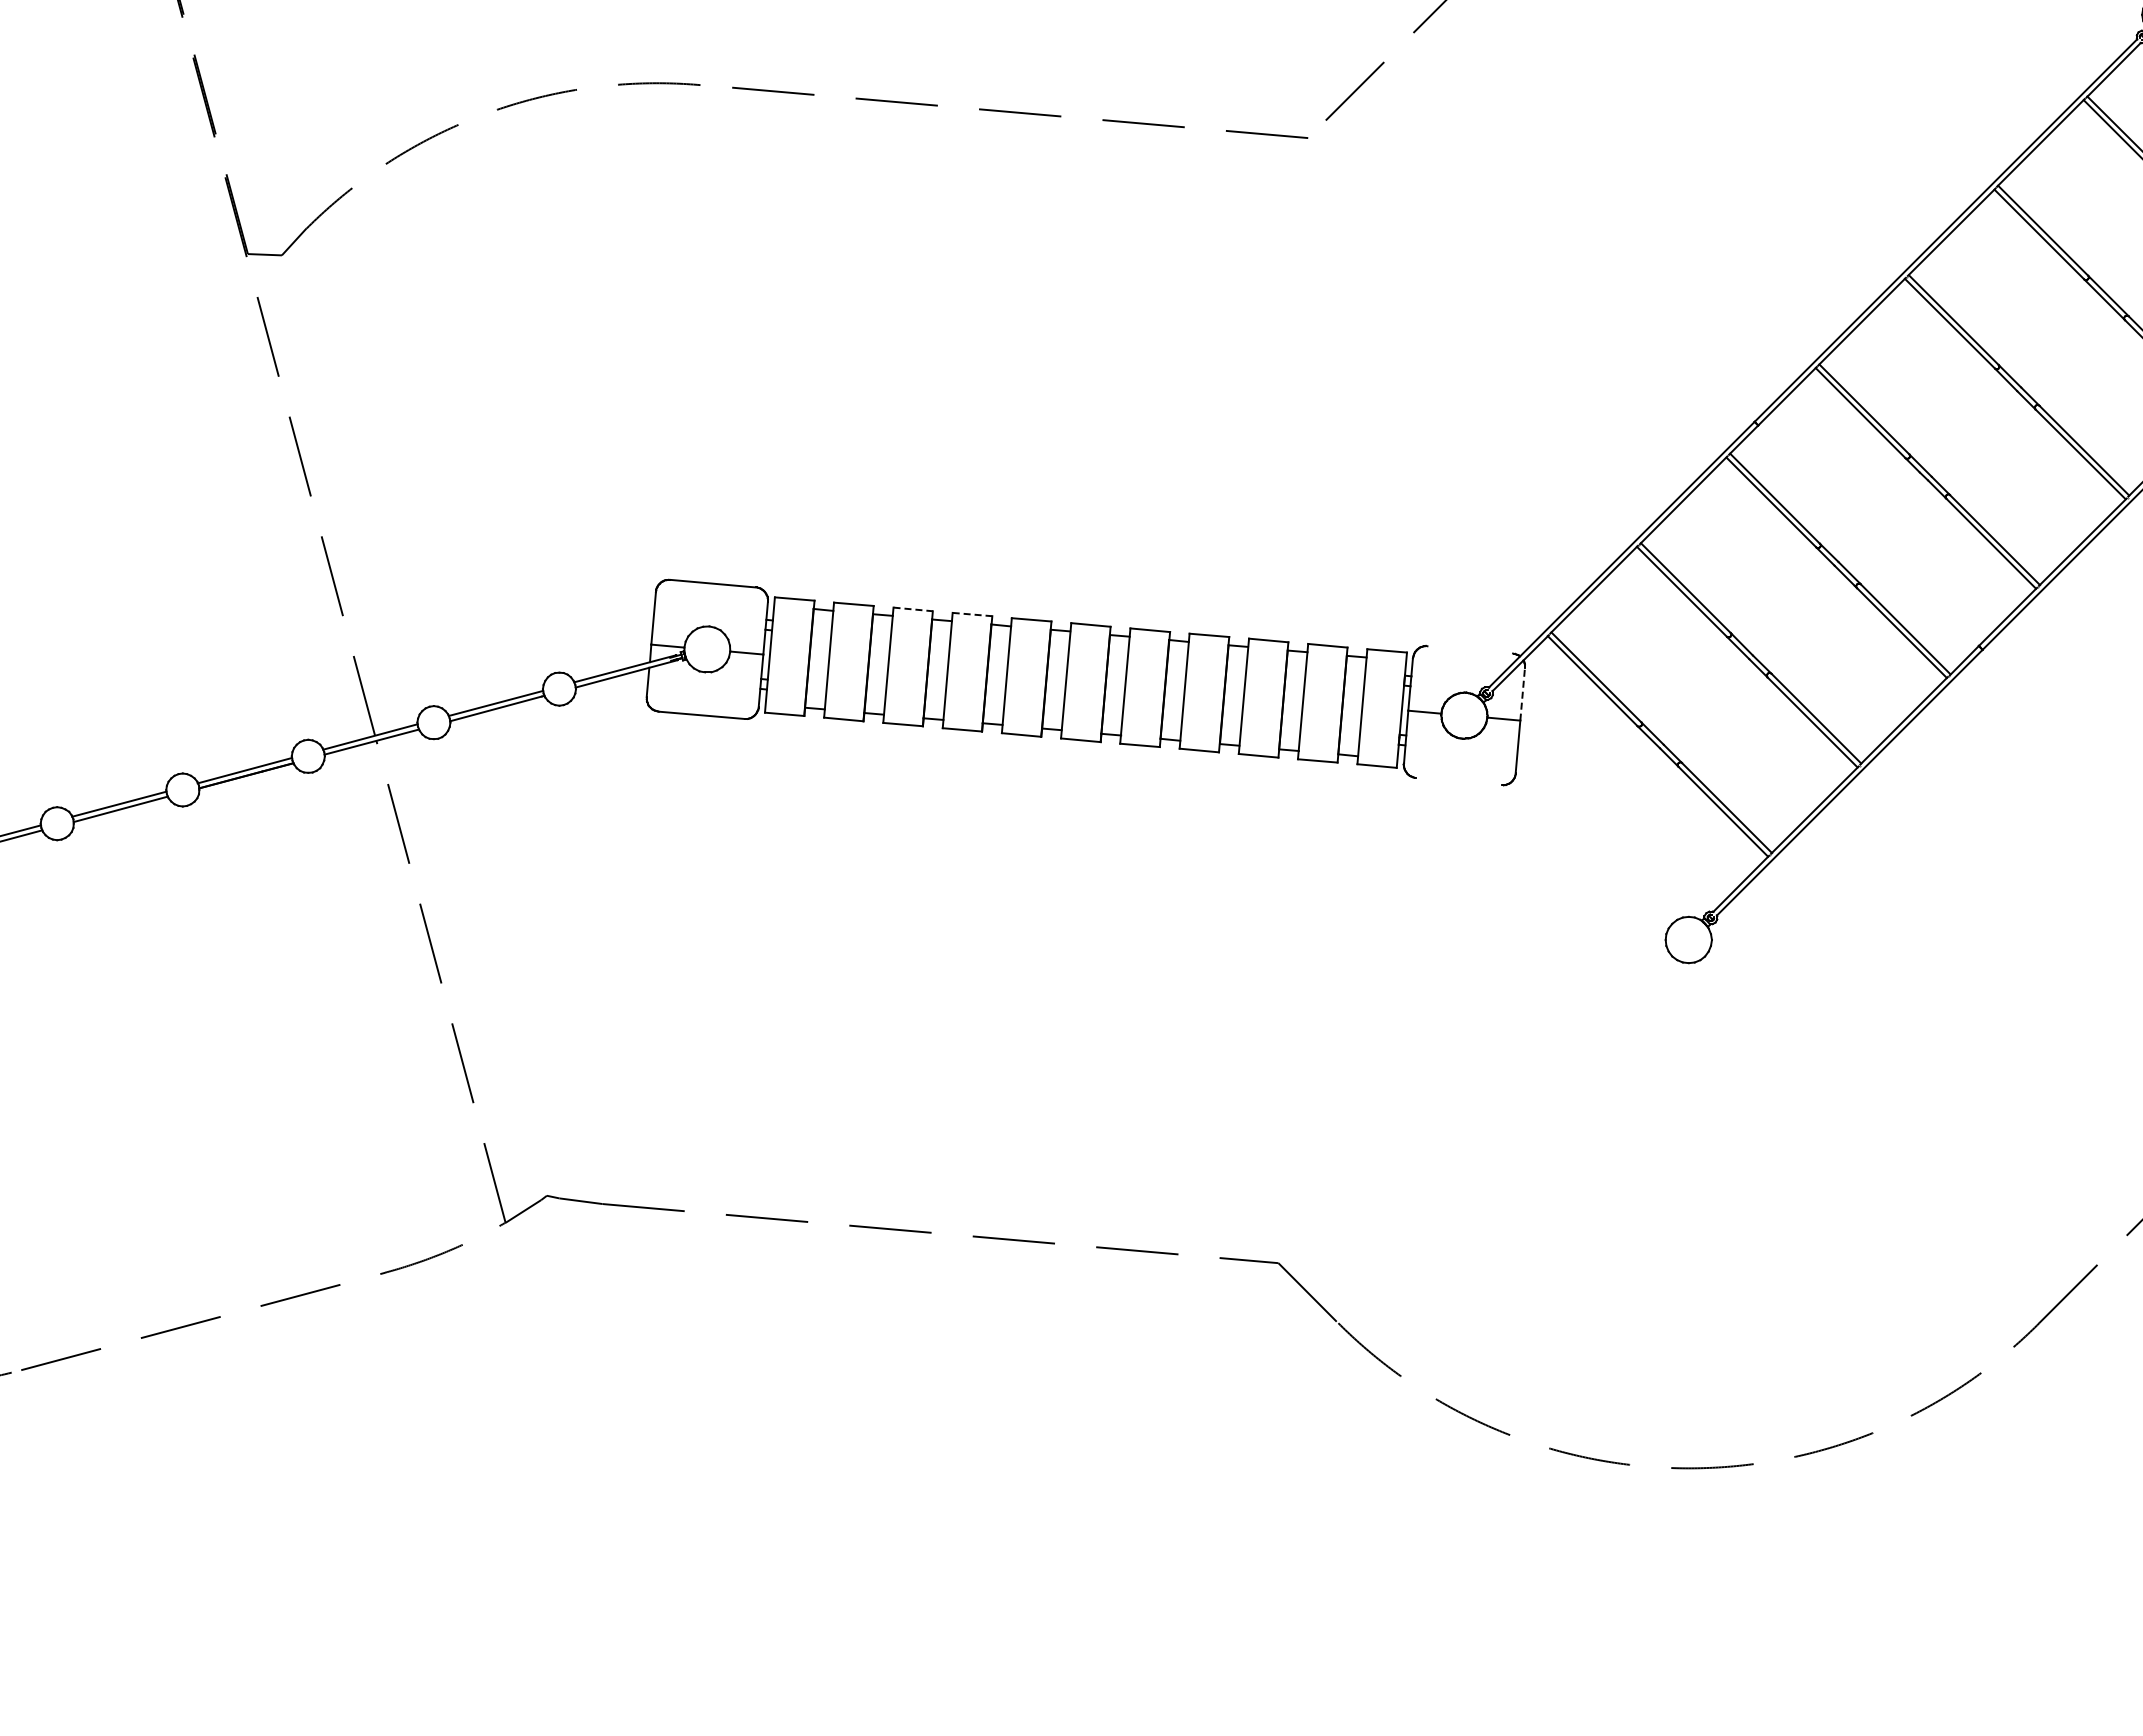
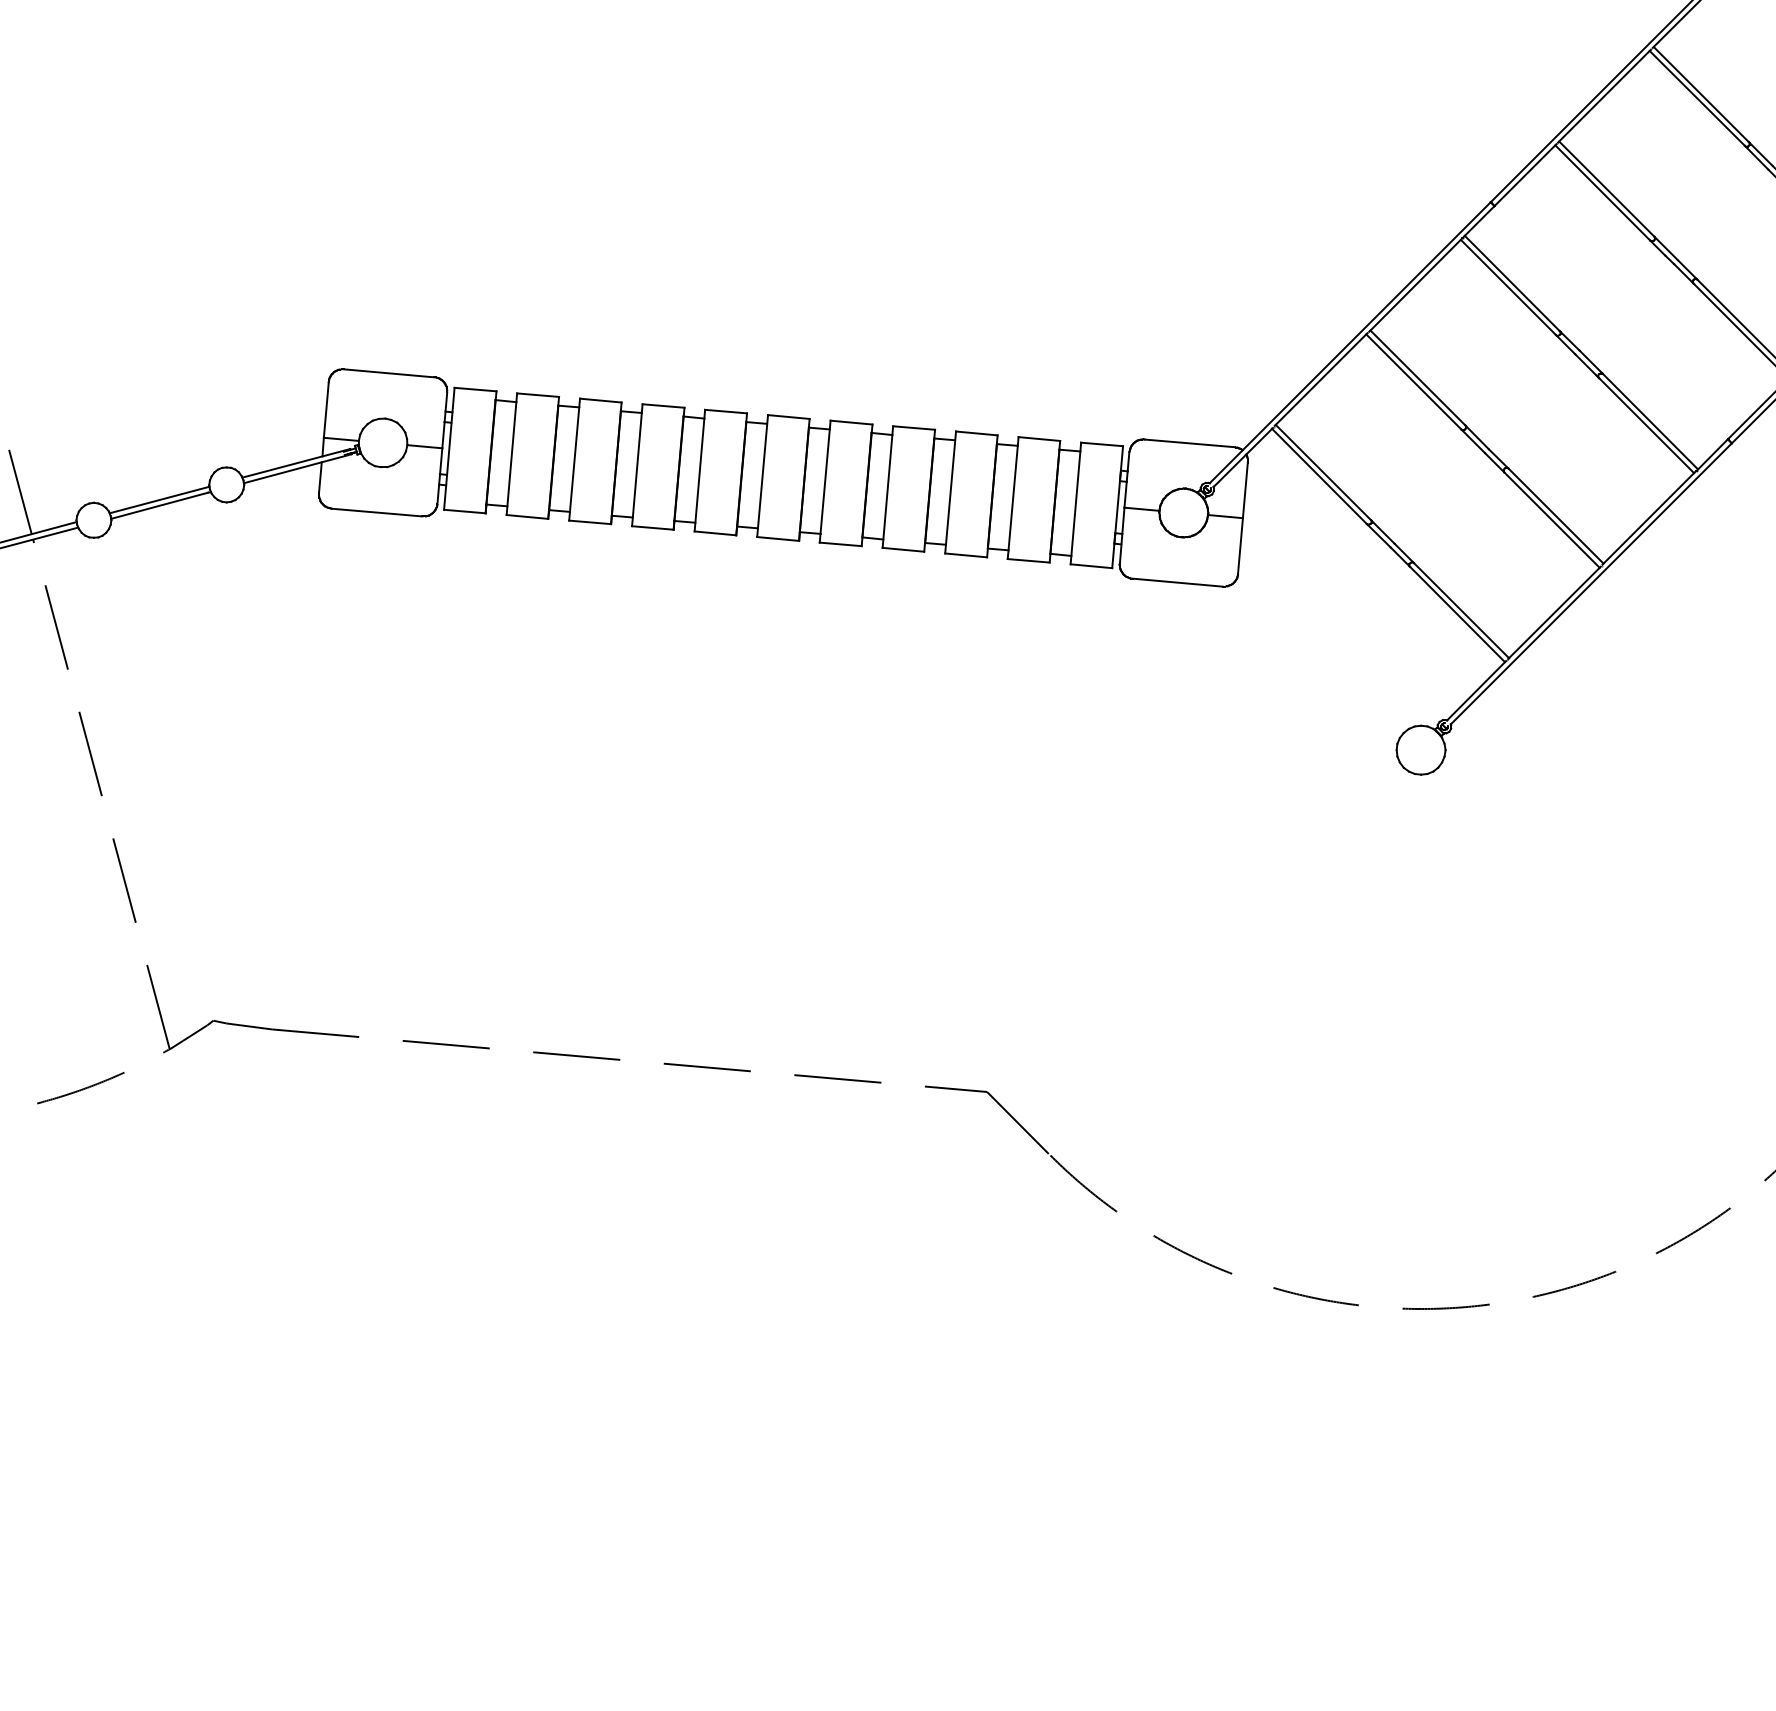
line: (913, 609) -> (601, 400), dashed -> solid
line: (972, 614) -> (663, 405), dashed -> solid
line: (1470, 649) -> (1190, 442), added
line: (1522, 693) -> (1245, 489), dashed -> solid
line: (1458, 781) -> (1177, 582), added

